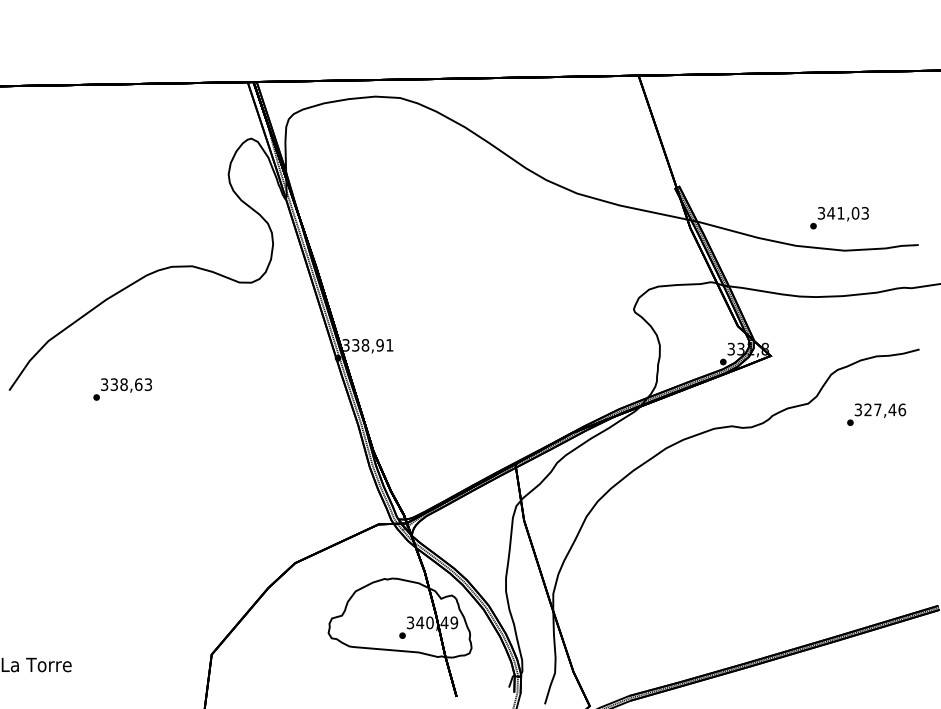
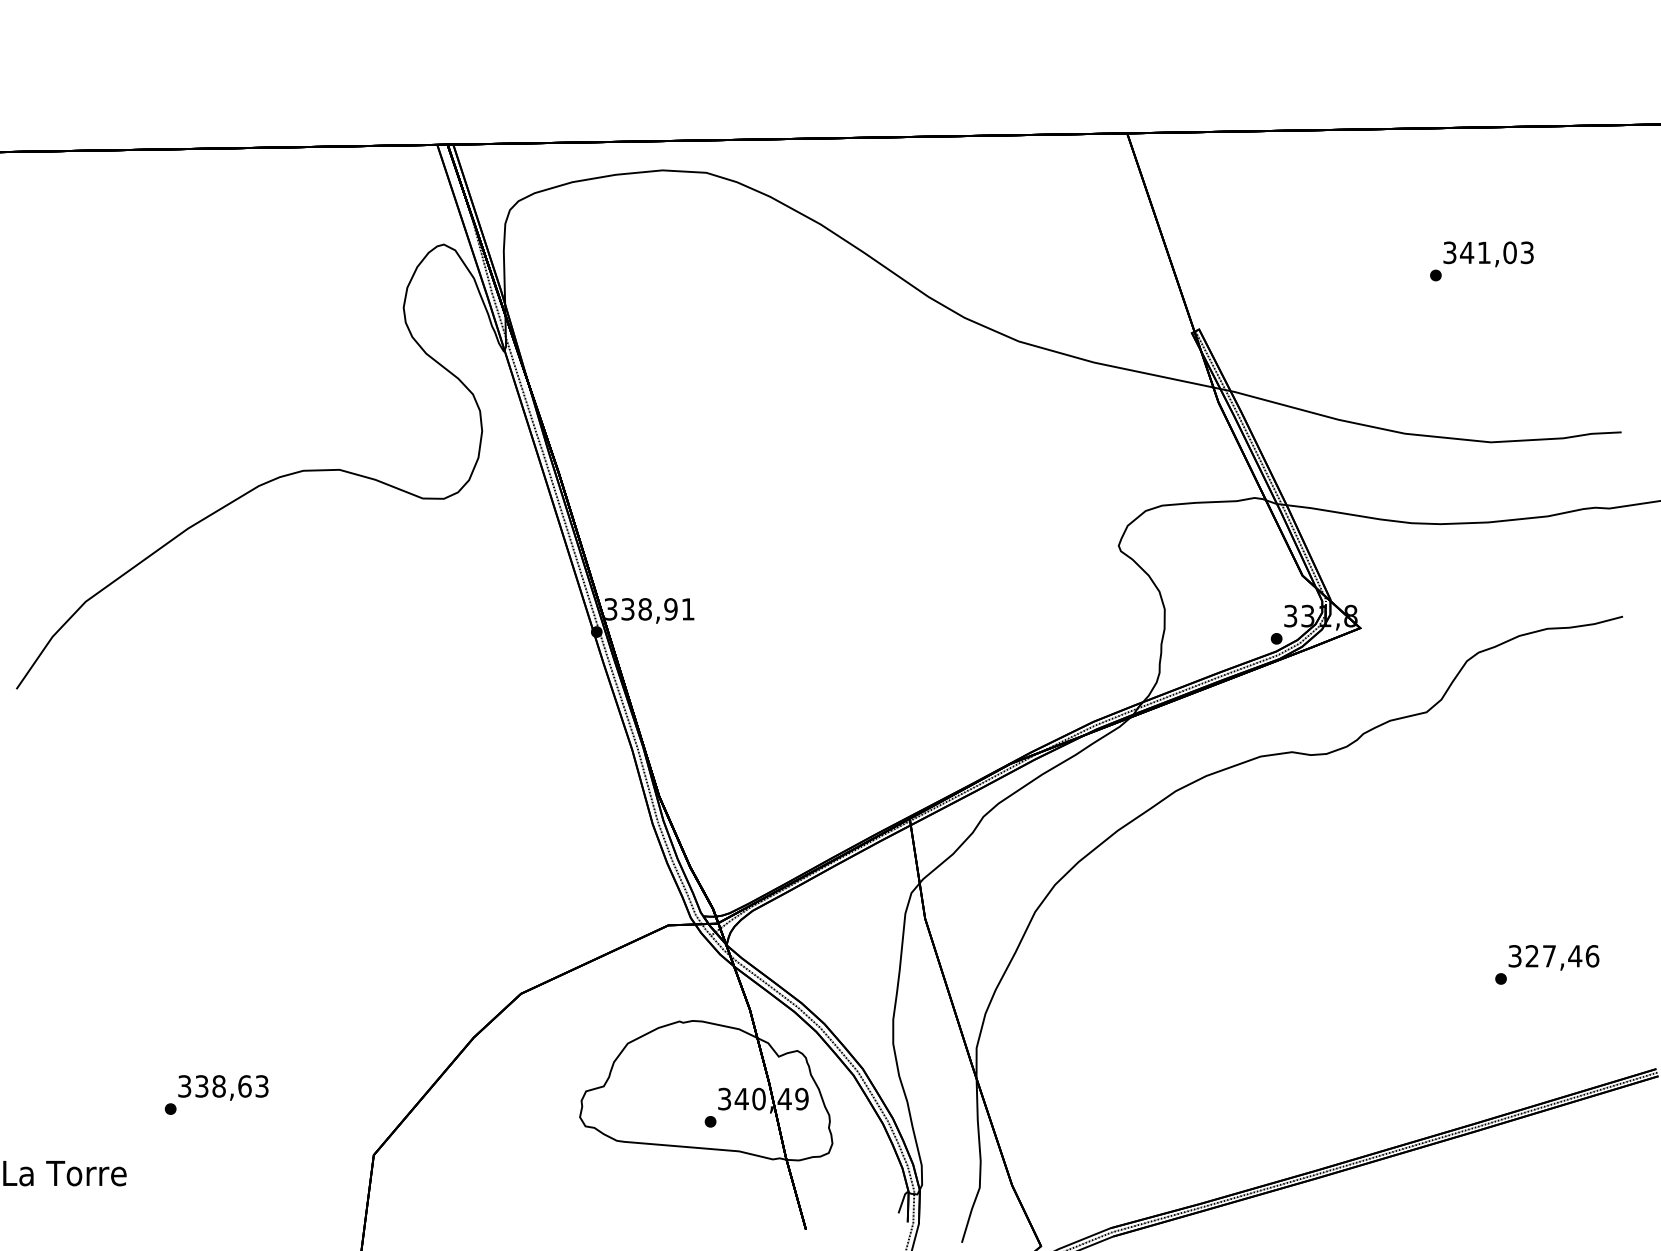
text: (839, 218) -> (1481, 261), moved
text: (122, 389) -> (216, 1094), moved
text: (876, 414) -> (1547, 964), moved

